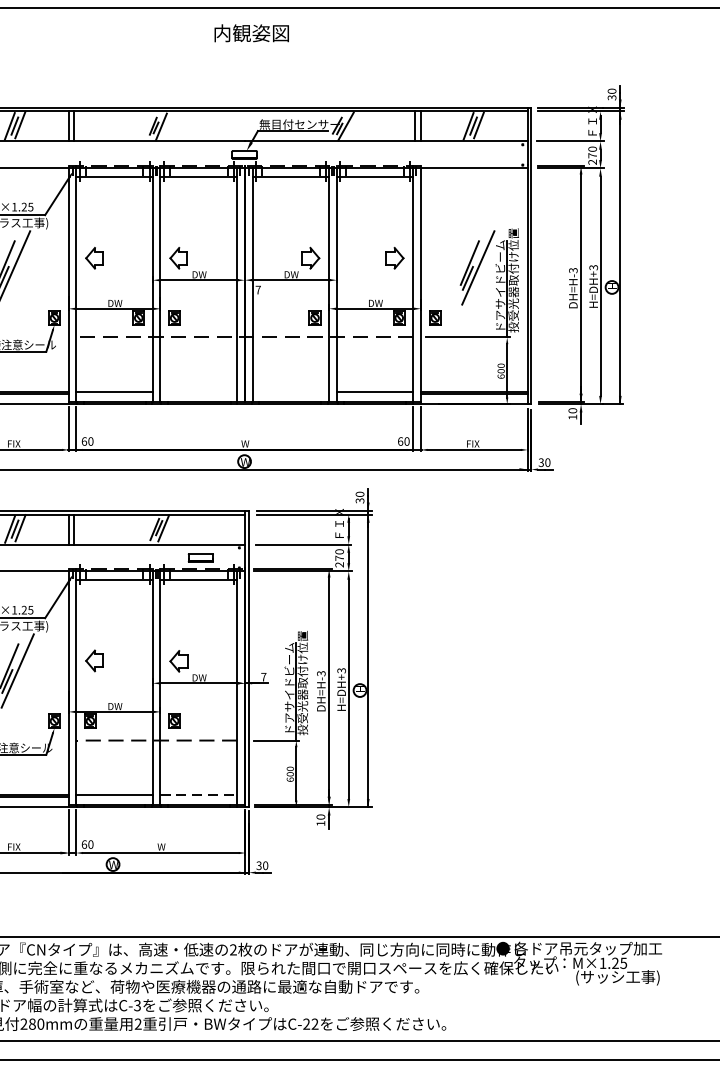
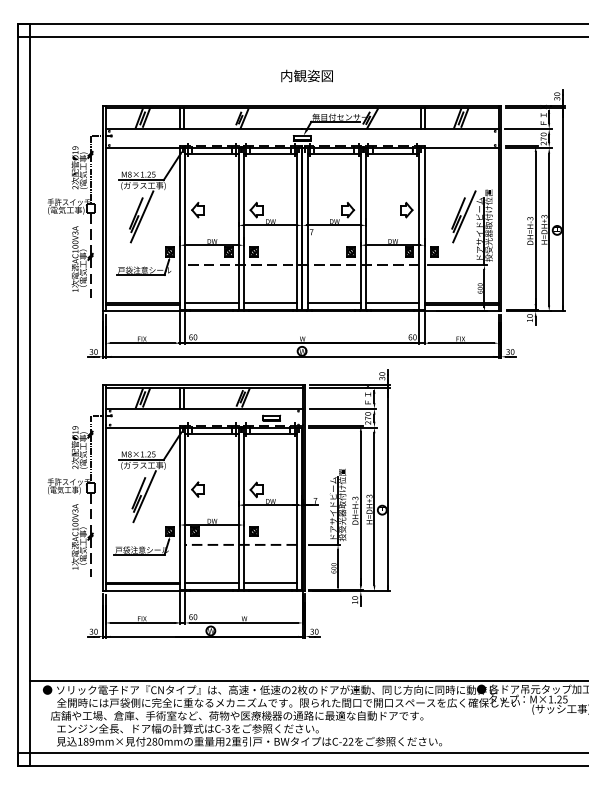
text: (250, 32) -> (306, 75), moved
line: (199, 391) -> (270, 302), added
line: (289, 391) -> (333, 302), added
line: (199, 794) -> (270, 582), dashed -> solid

